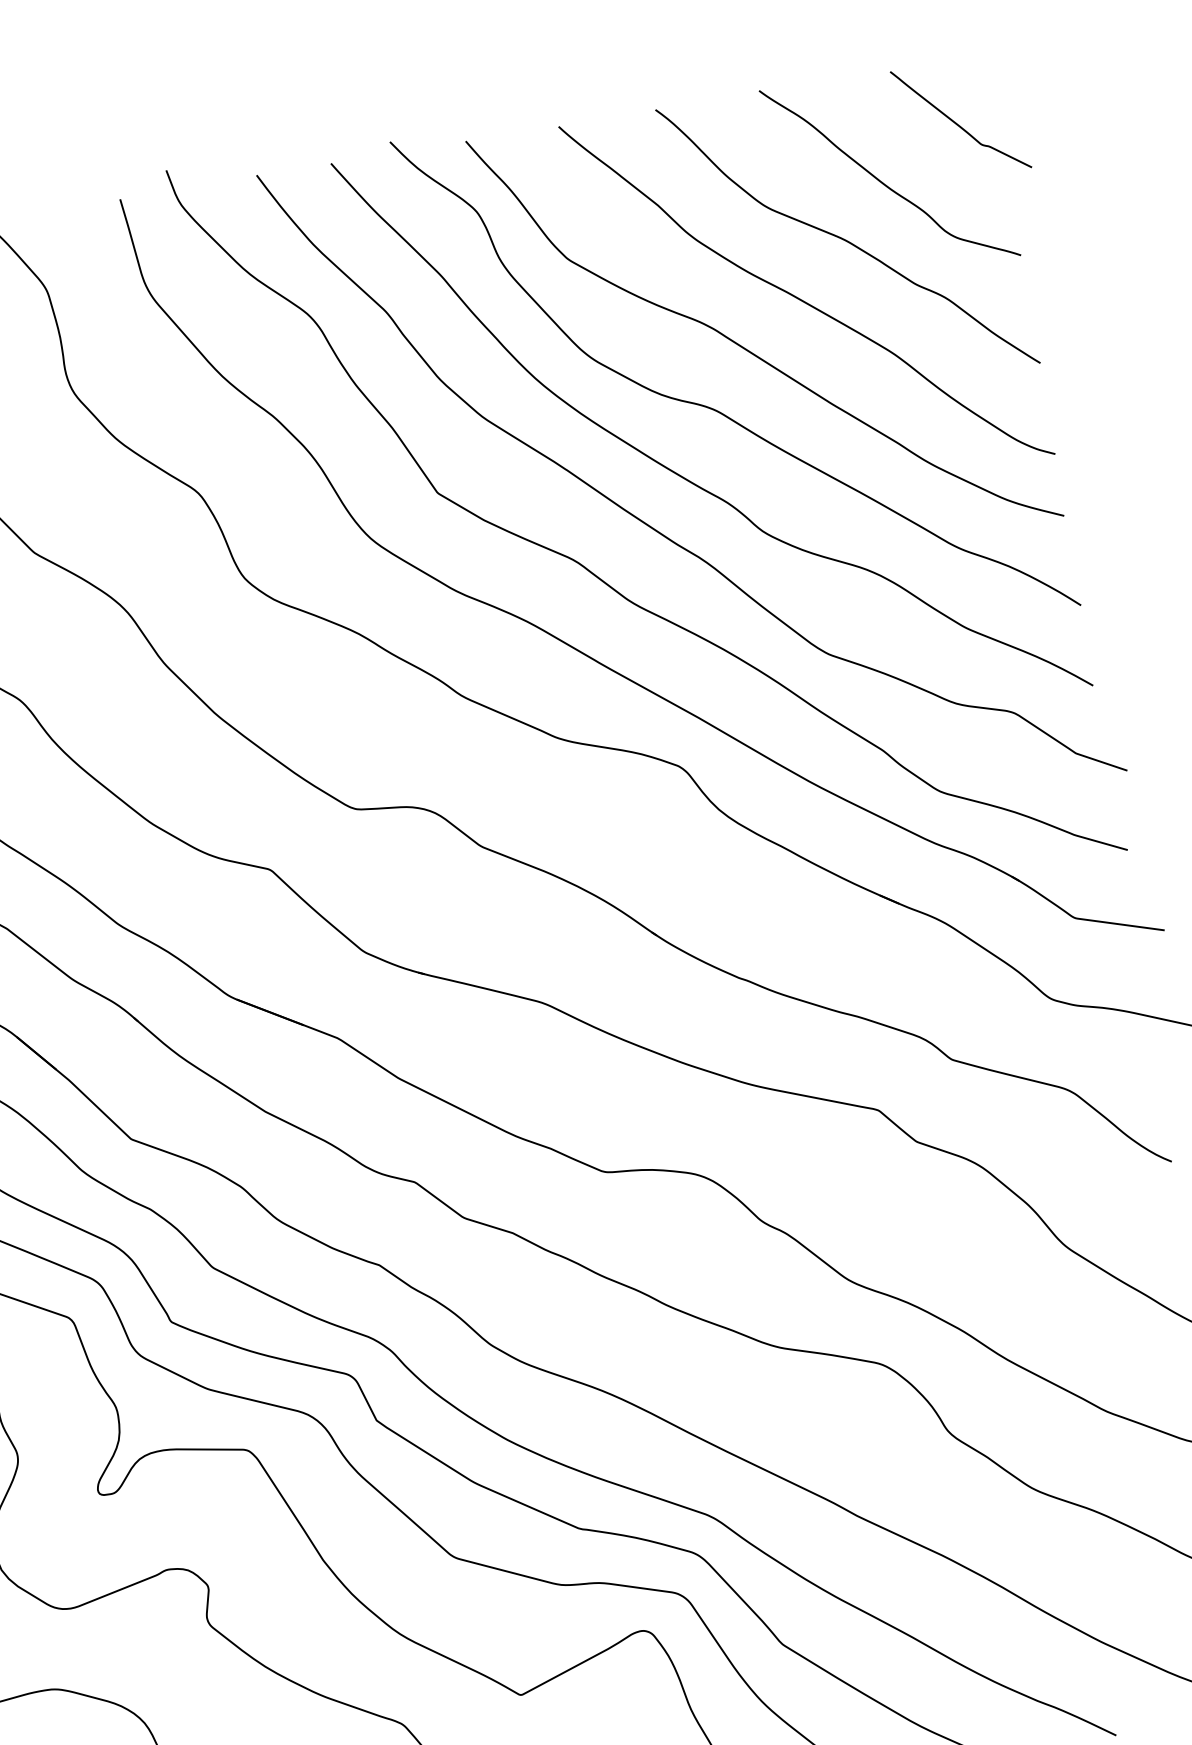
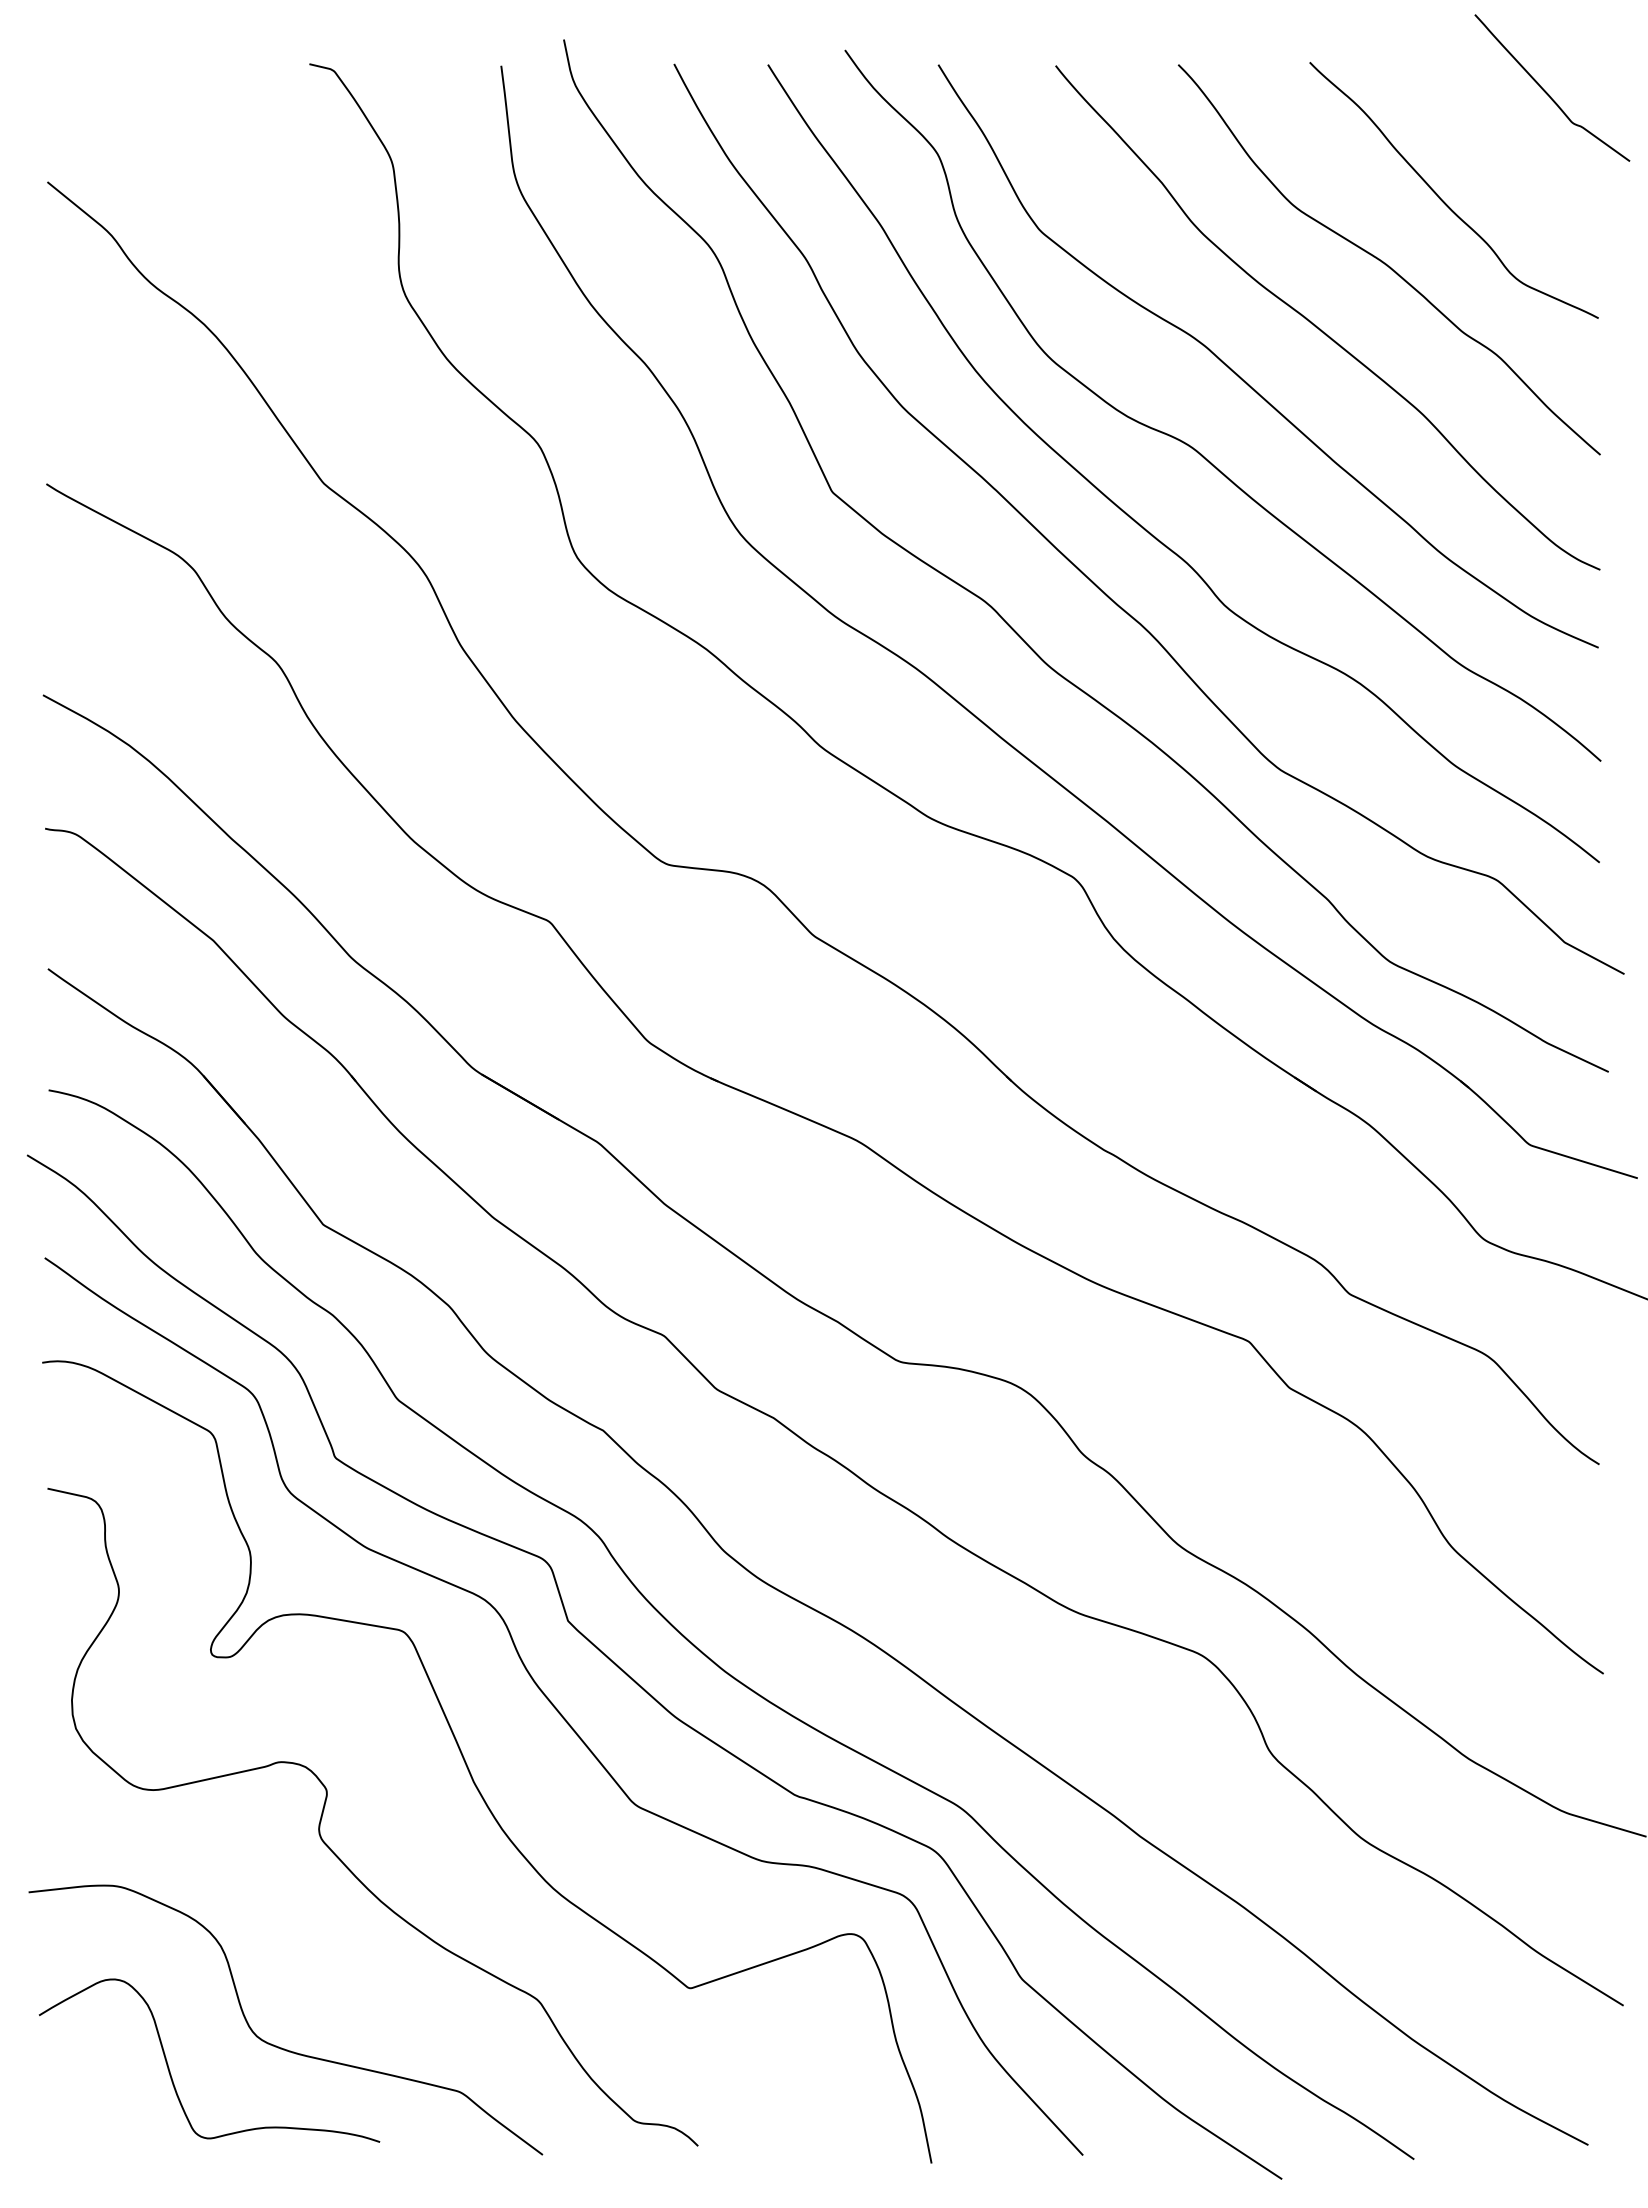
curve: (957, 123) -> (1547, 92), moved

